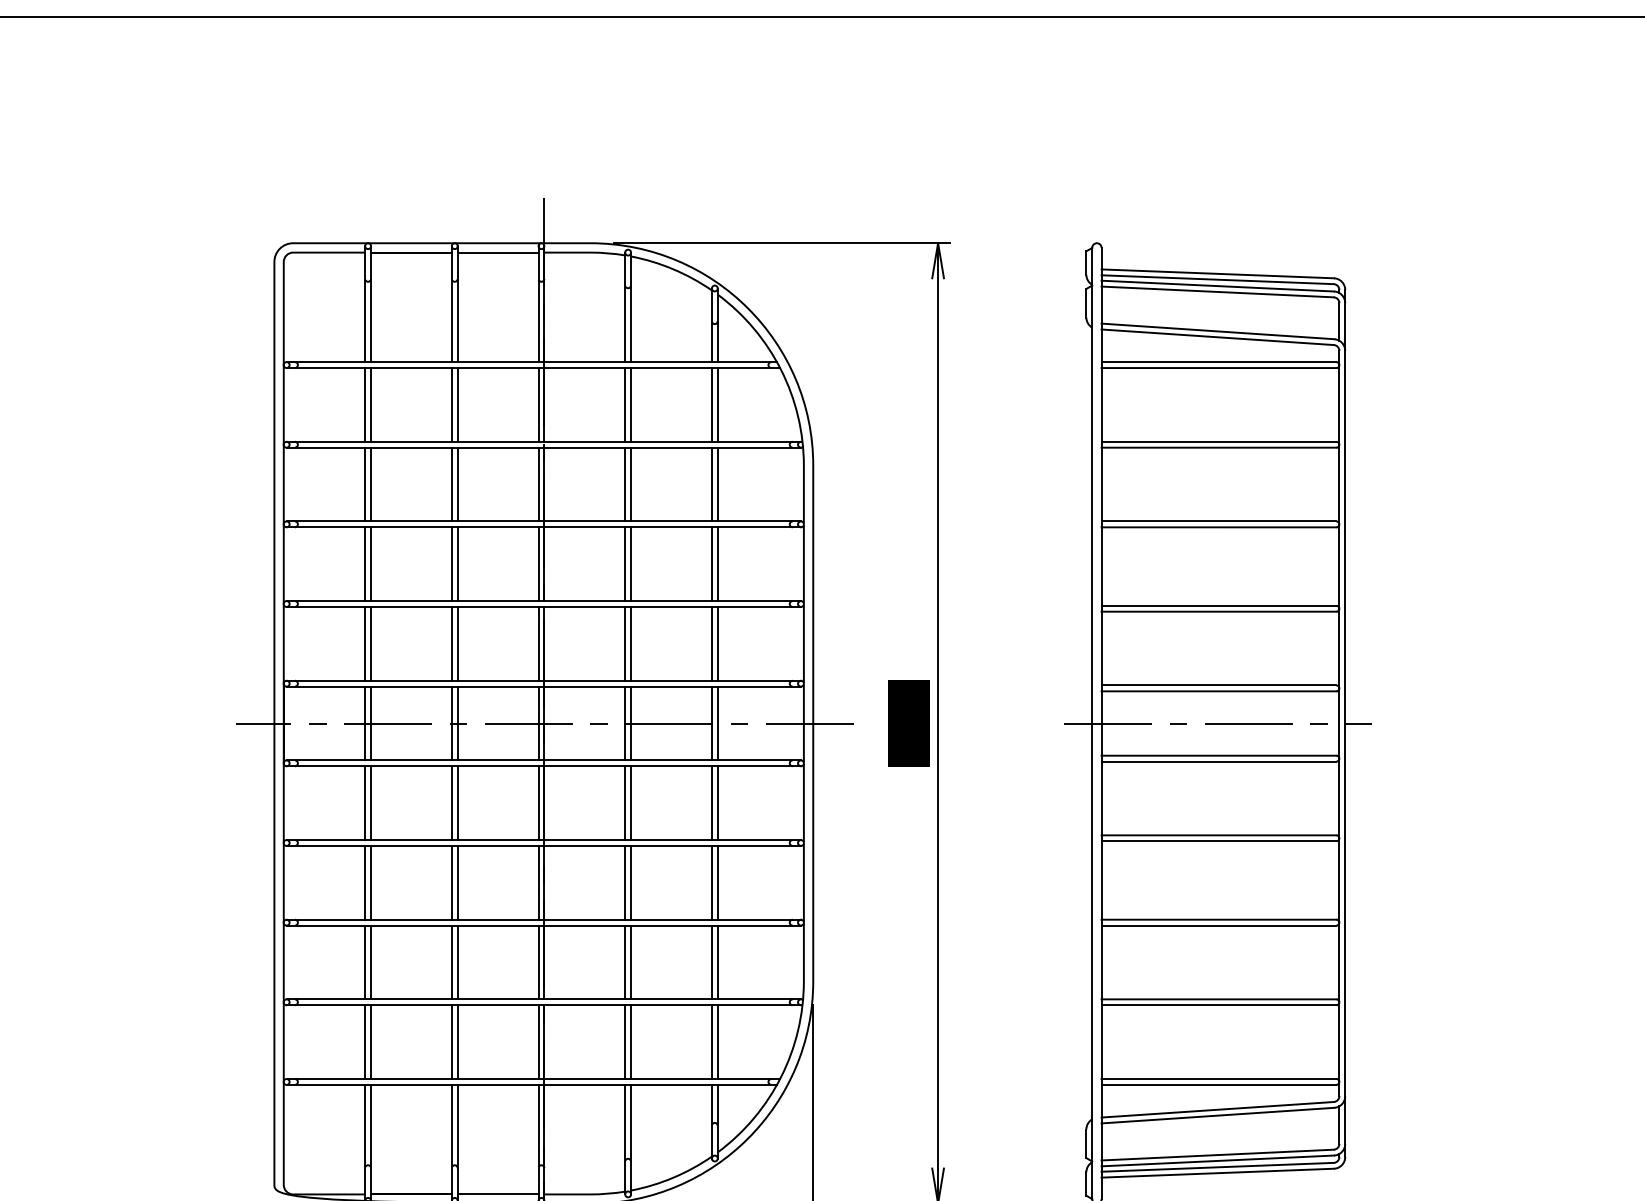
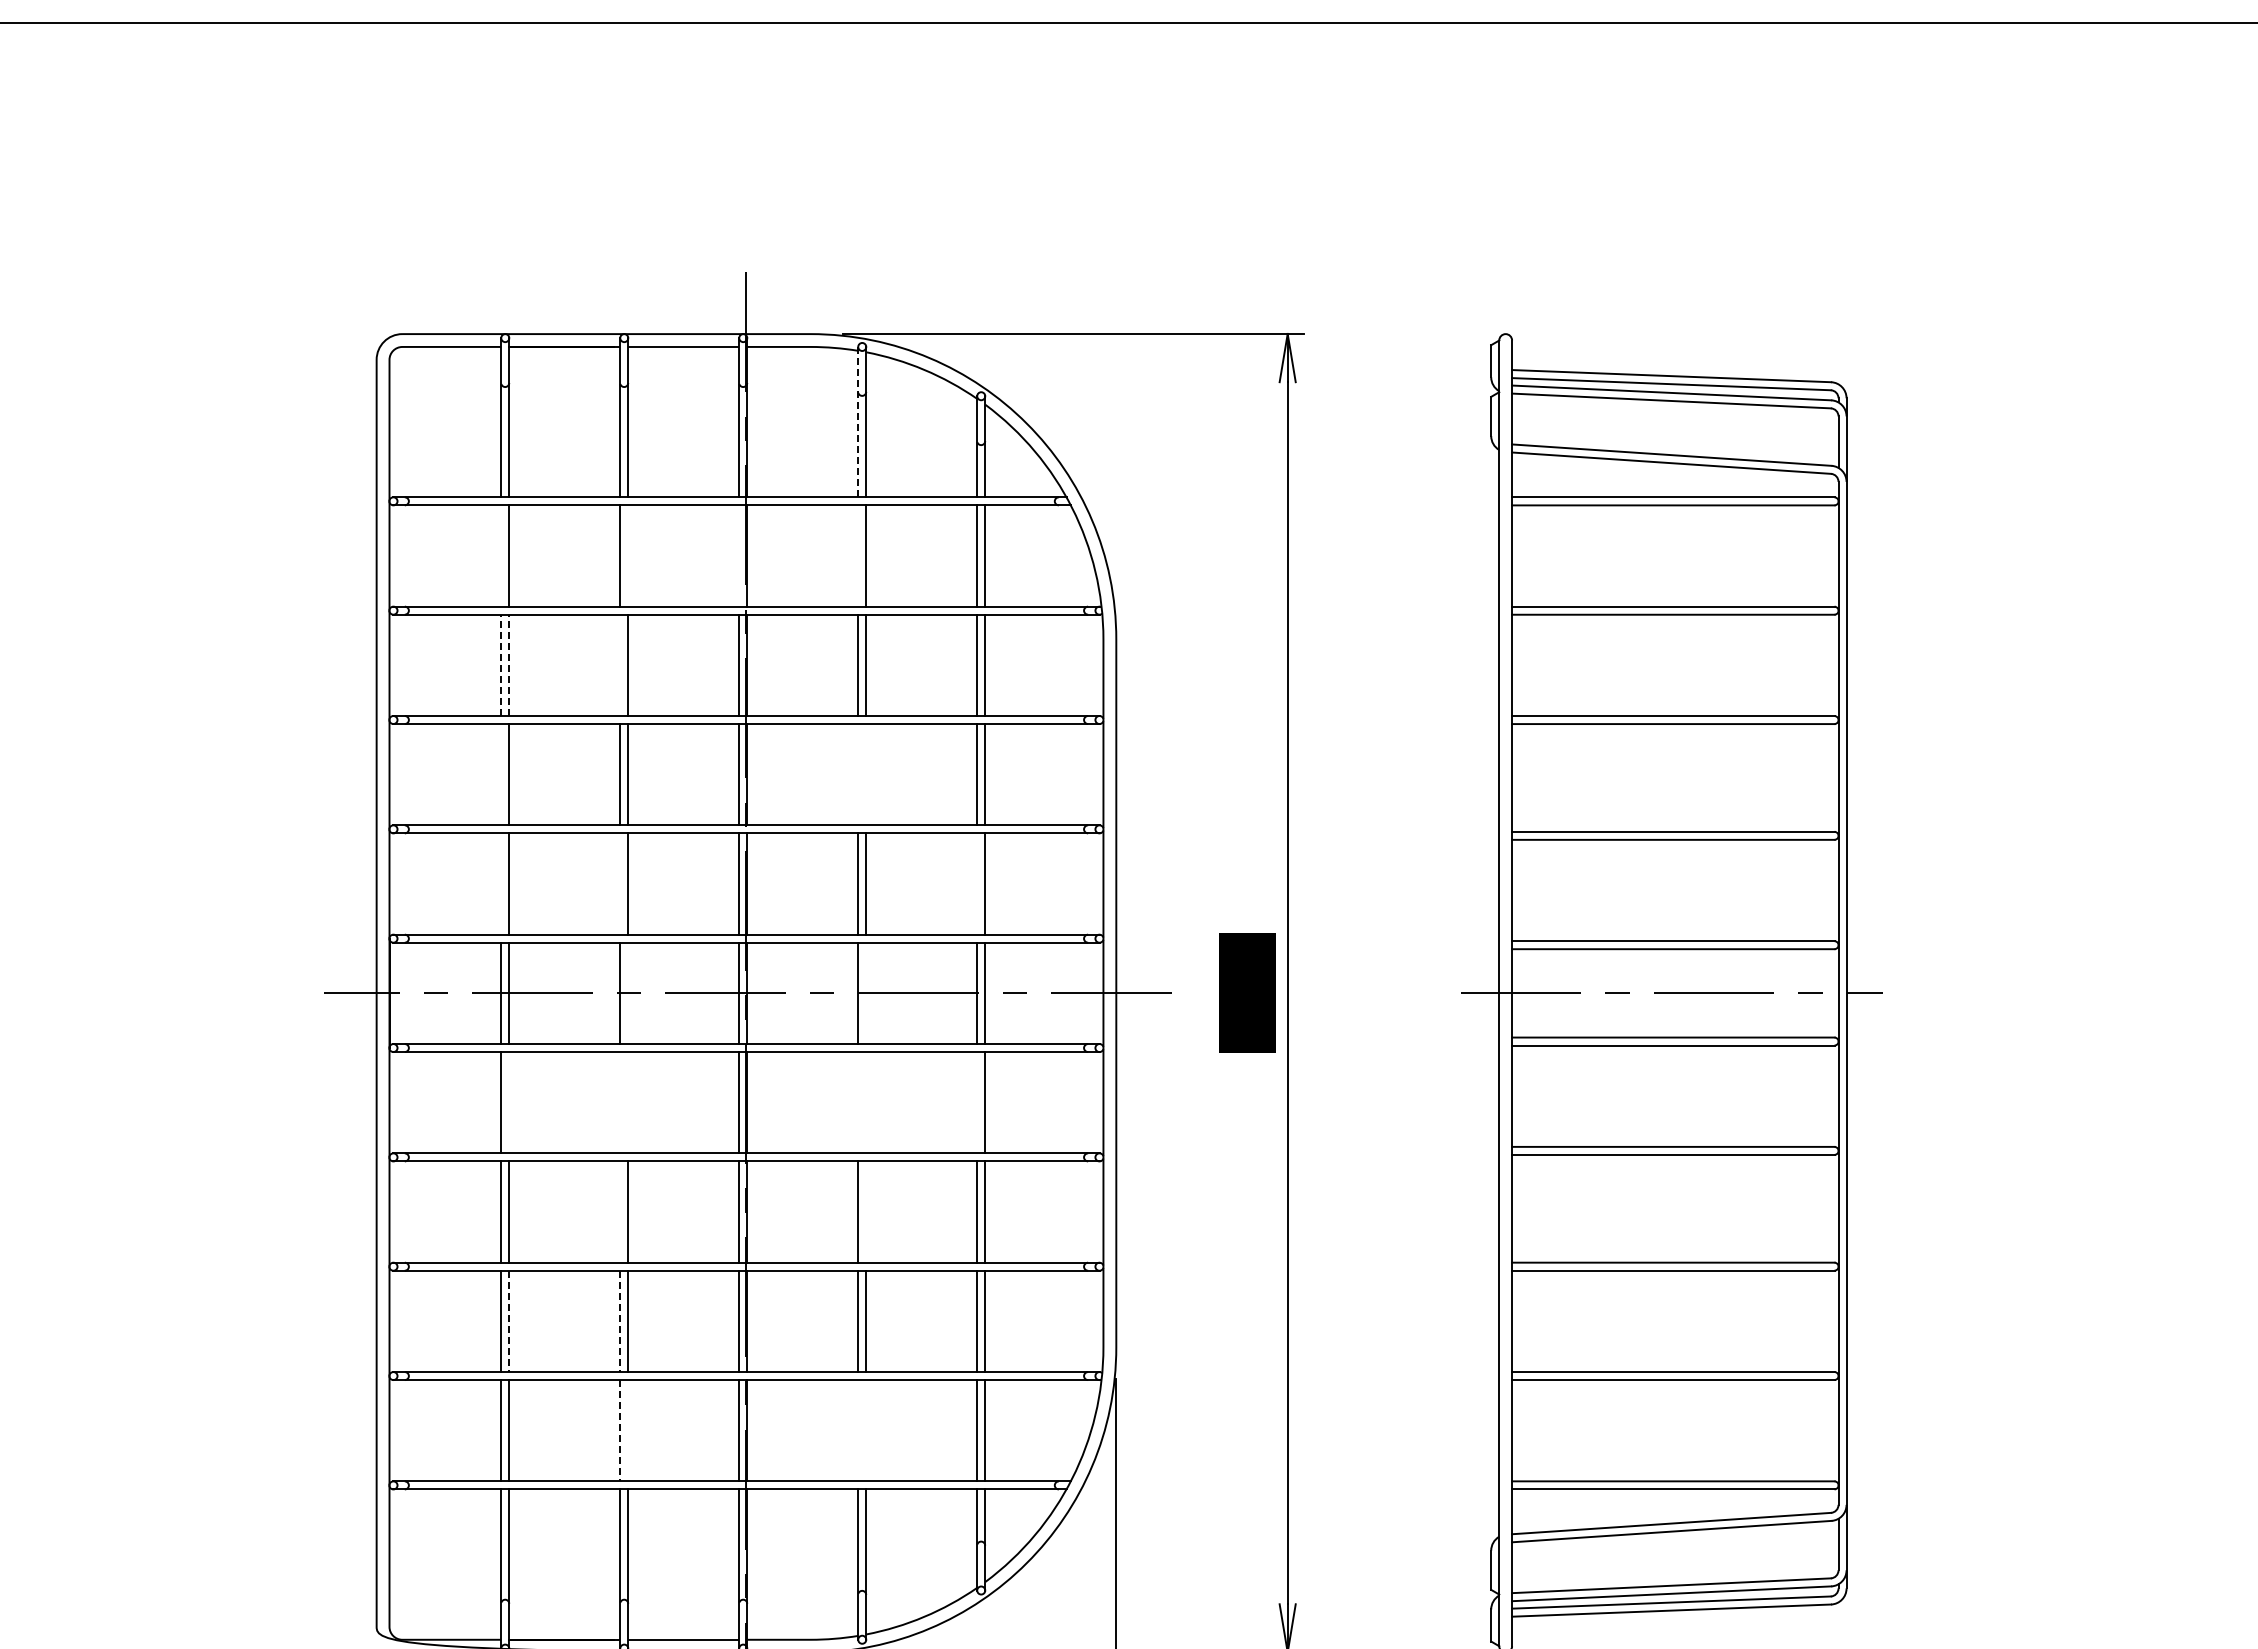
line: (625, 306) -> (858, 421), solid -> dashed
line: (365, 404) -> (501, 555), removed
line: (457, 404) -> (628, 555), removed
line: (538, 404) -> (739, 555), removed
line: (625, 404) -> (858, 555), removed
line: (365, 484) -> (501, 665), solid -> dashed
line: (371, 484) -> (509, 665), solid -> dashed
line: (452, 484) -> (620, 665), removed
line: (365, 564) -> (501, 774), removed
line: (625, 564) -> (858, 774), removed
line: (631, 564) -> (866, 774), removed
line: (365, 643) -> (501, 883), removed
line: (452, 643) -> (620, 883), removed
line: (712, 643) -> (977, 883), removed
line: (457, 723) -> (628, 993), removed
line: (631, 723) -> (866, 993), removed
line: (371, 803) -> (509, 1102), removed
line: (452, 803) -> (620, 1102), removed
line: (457, 803) -> (628, 1102), removed
line: (625, 803) -> (858, 1102), removed
line: (631, 803) -> (866, 1102), removed
line: (712, 803) -> (977, 1102), removed
line: (452, 882) -> (620, 1211), removed
line: (631, 882) -> (866, 1211), removed
line: (371, 962) -> (509, 1321), solid -> dashed
line: (452, 962) -> (620, 1321), solid -> dashed
line: (452, 1041) -> (620, 1430), solid -> dashed
line: (457, 1041) -> (628, 1430), removed
line: (625, 1041) -> (858, 1430), removed
line: (631, 1041) -> (866, 1430), removed

